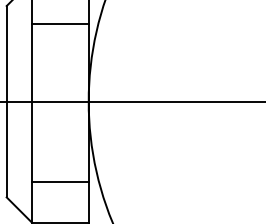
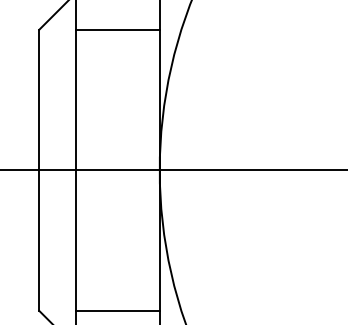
line: (59, 24) -> (116, 30), moved
line: (59, 182) -> (116, 311), moved

